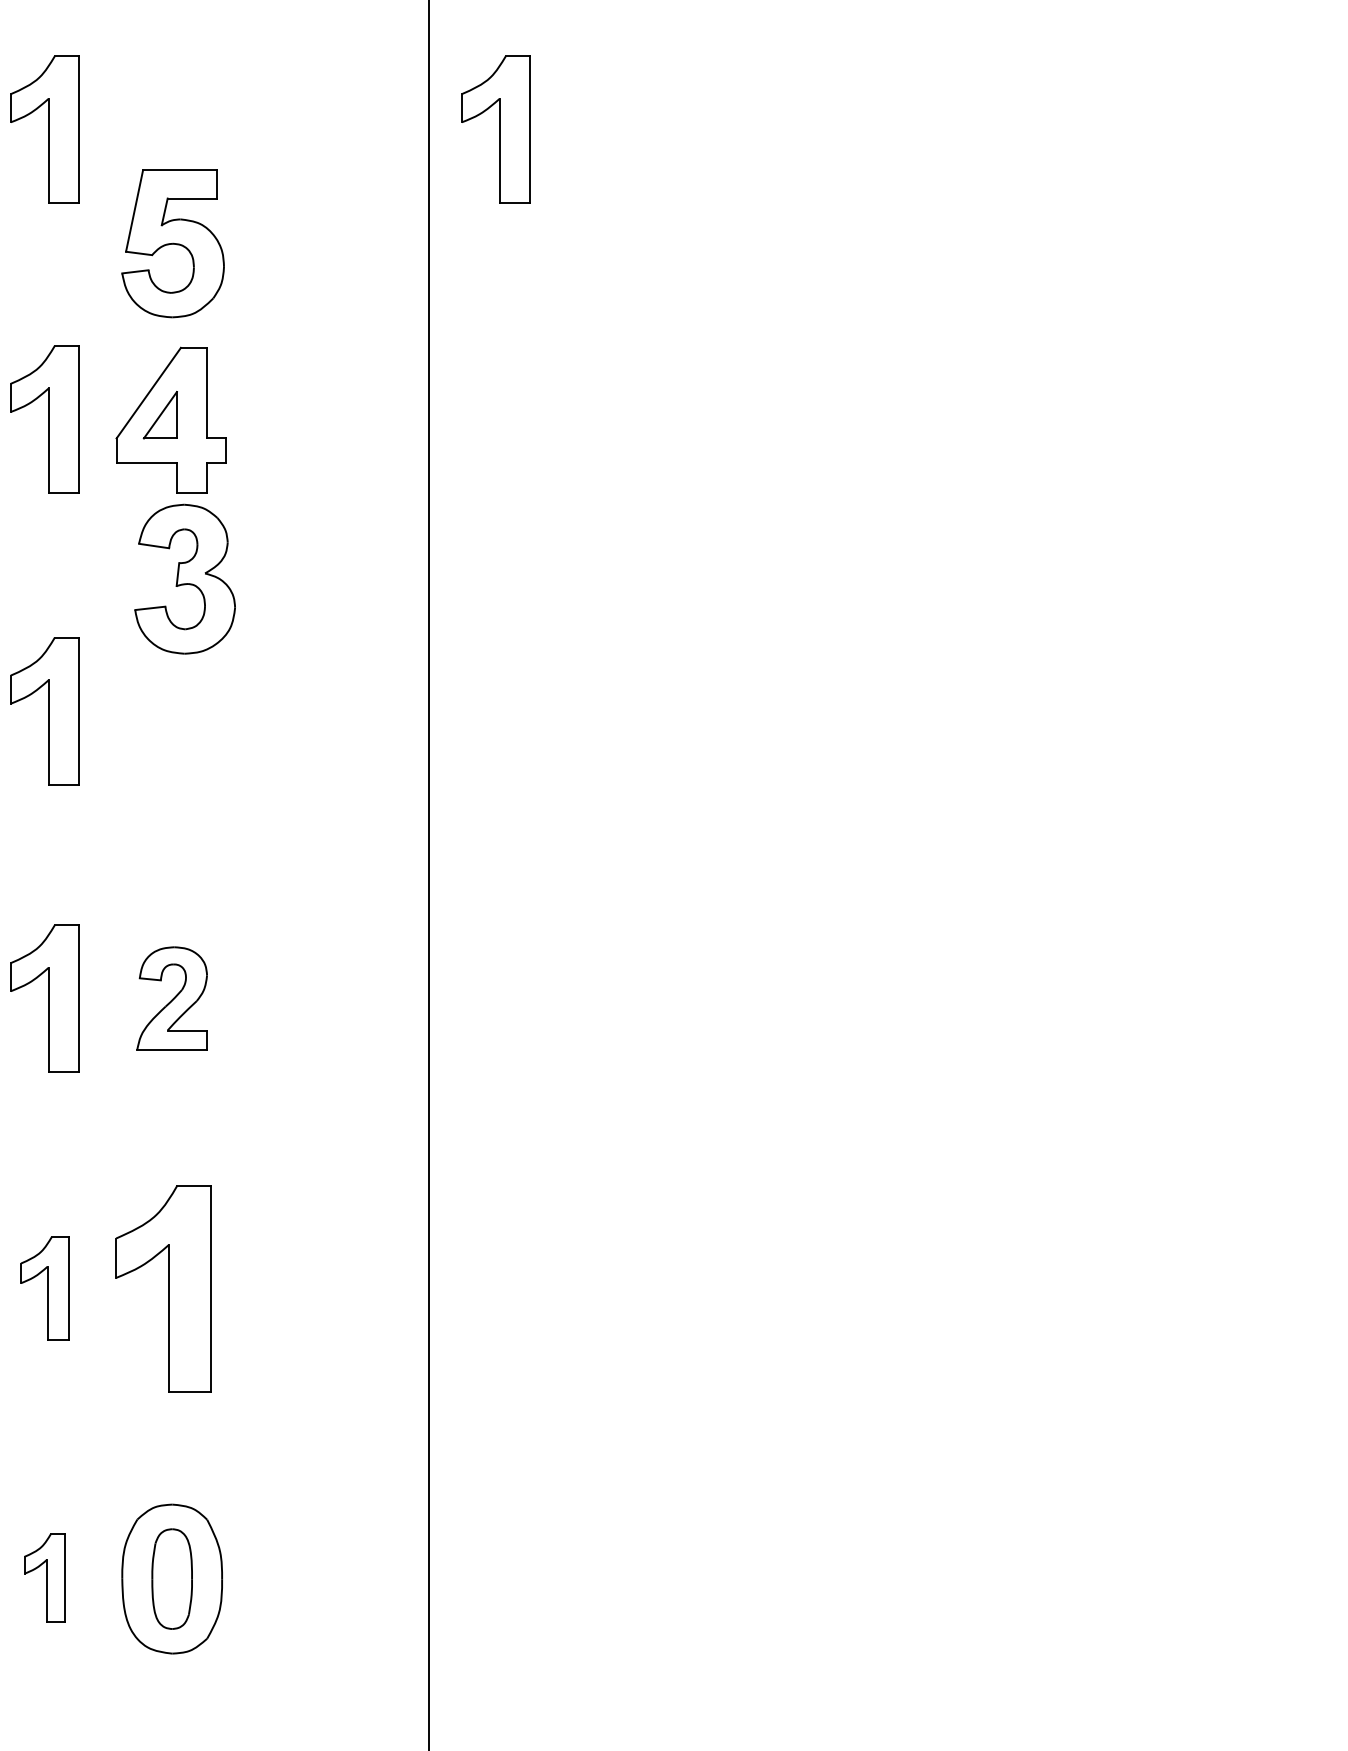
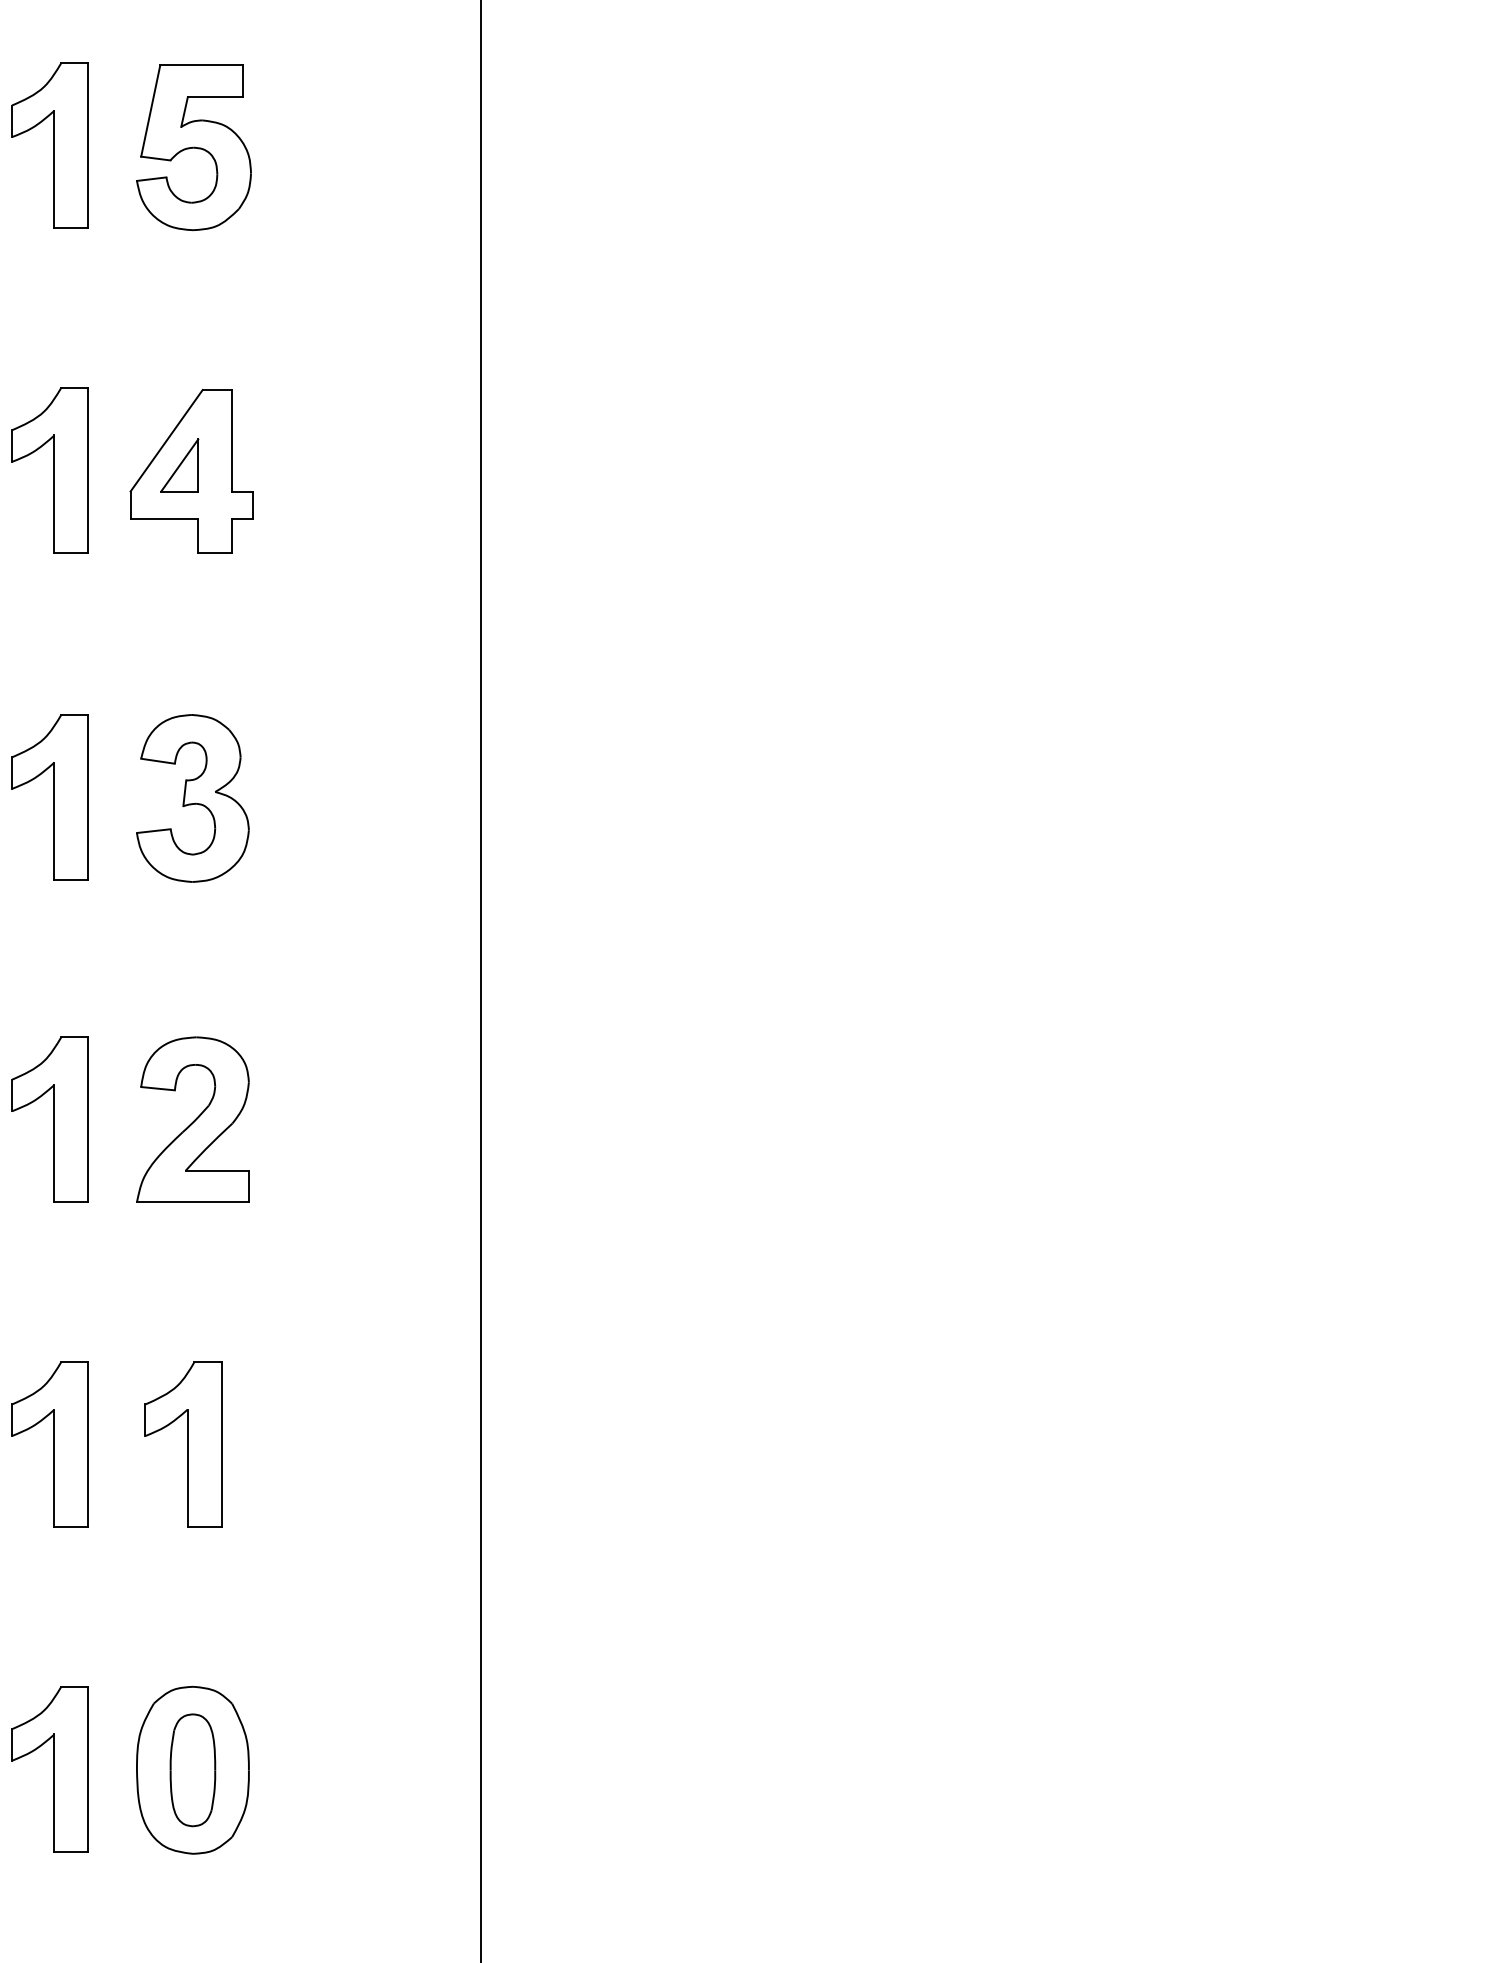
part: (495, 129) -> (555, 145), removed
part: (172, 243) -> (193, 147), moved
part: (184, 578) -> (192, 797), moved
part: (171, 998) -> (192, 1119), size x1.43
part: (44, 1288) -> (49, 1444), size x1.43
part: (163, 1288) -> (183, 1444), size x0.71
part: (44, 1578) -> (49, 1769), size x1.67

